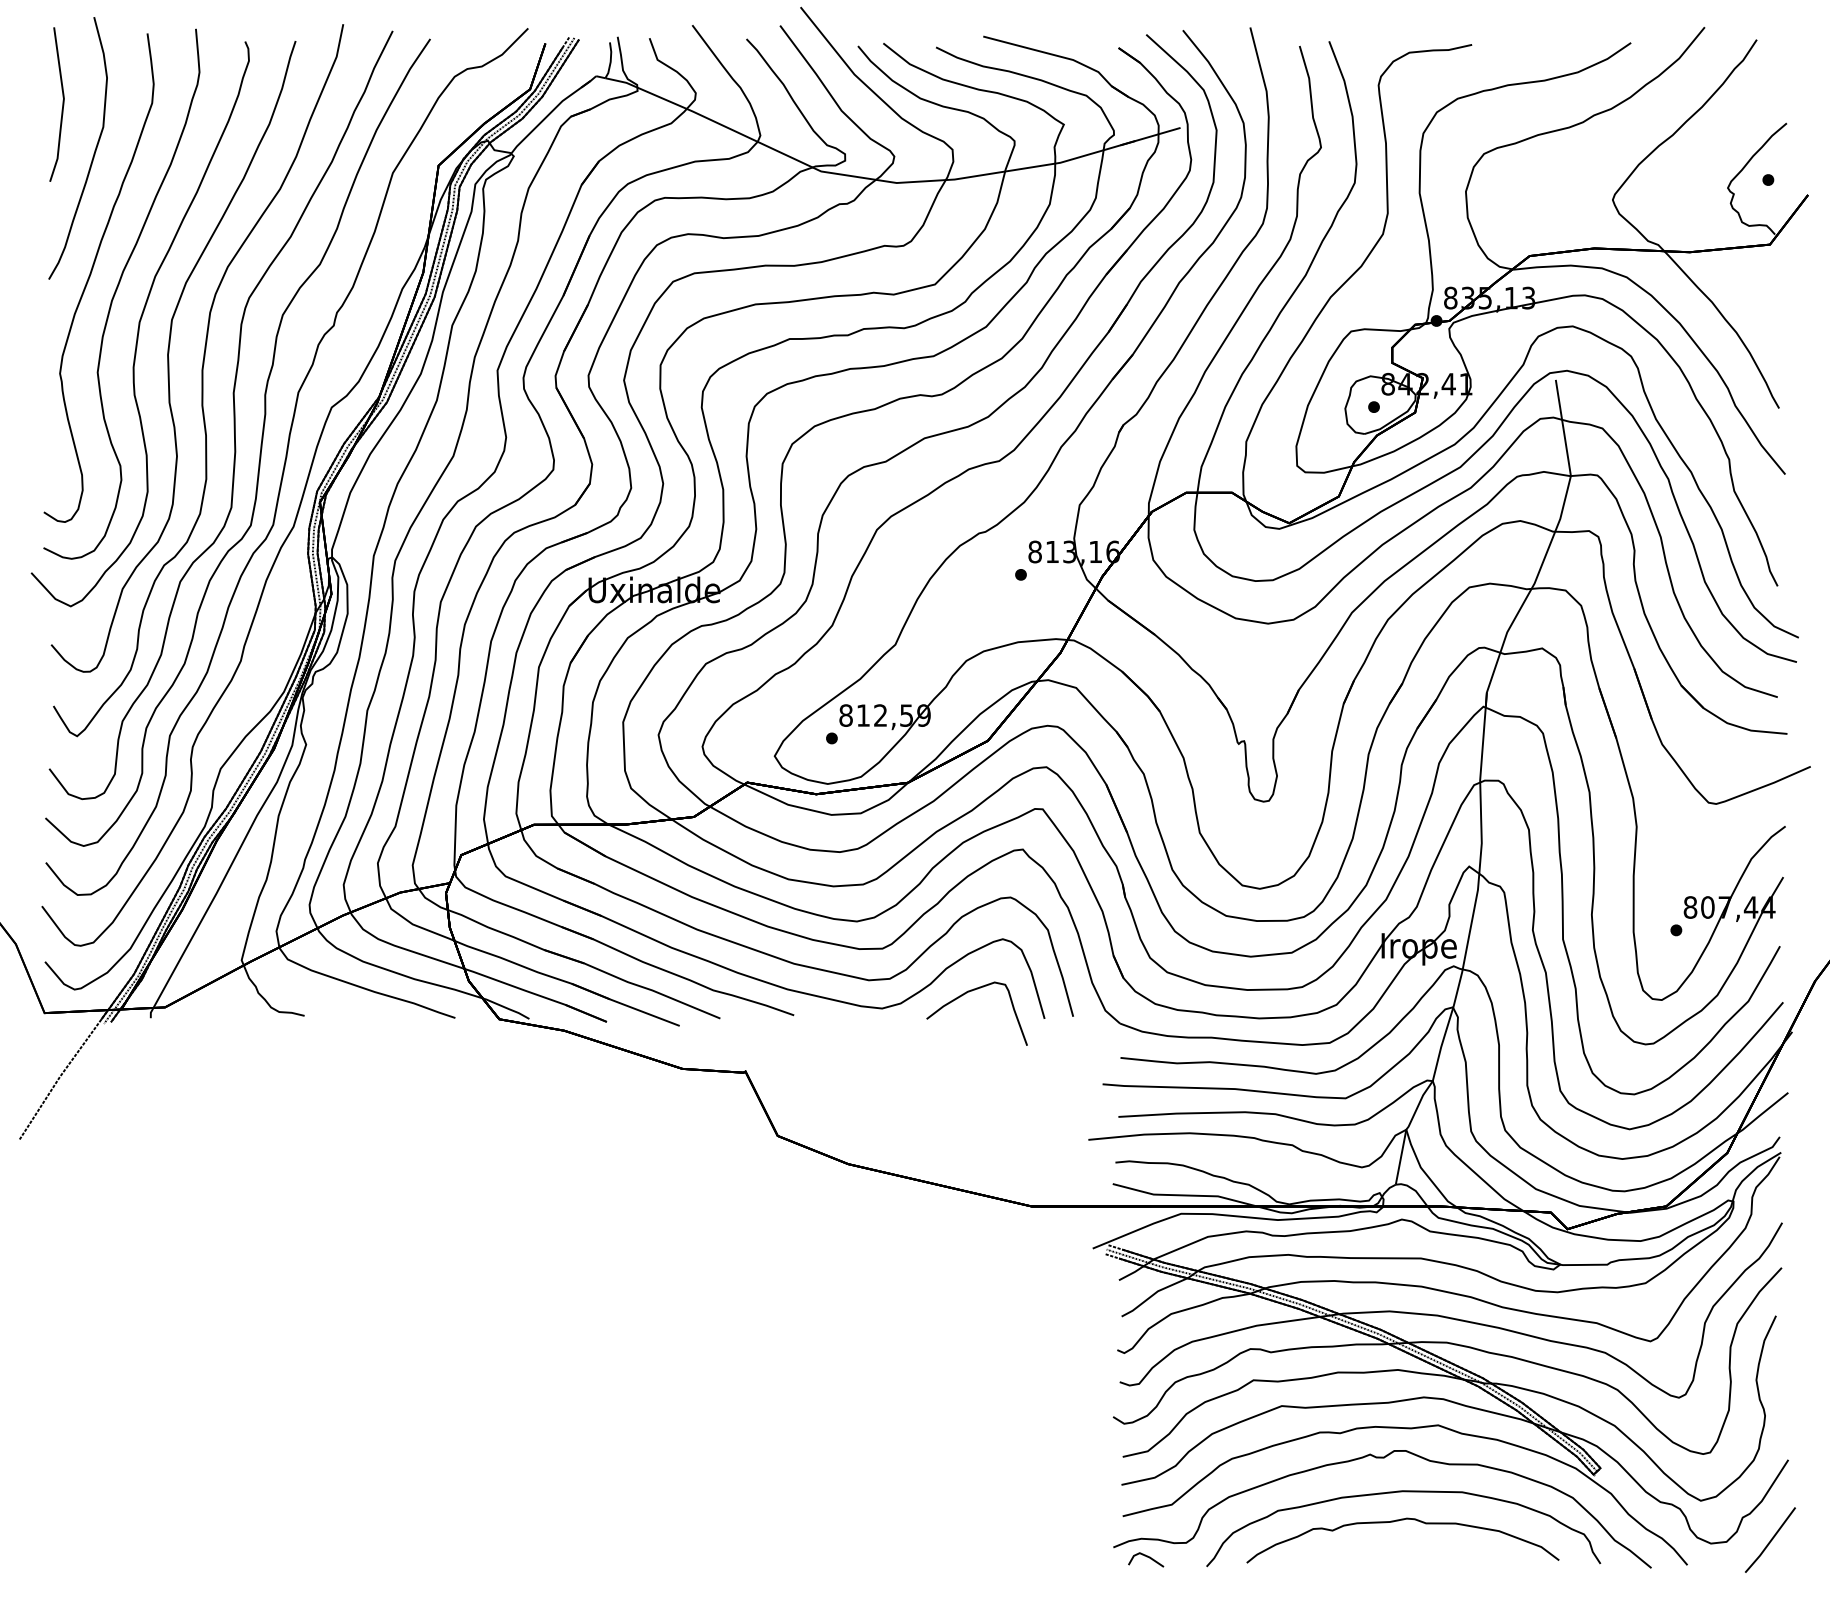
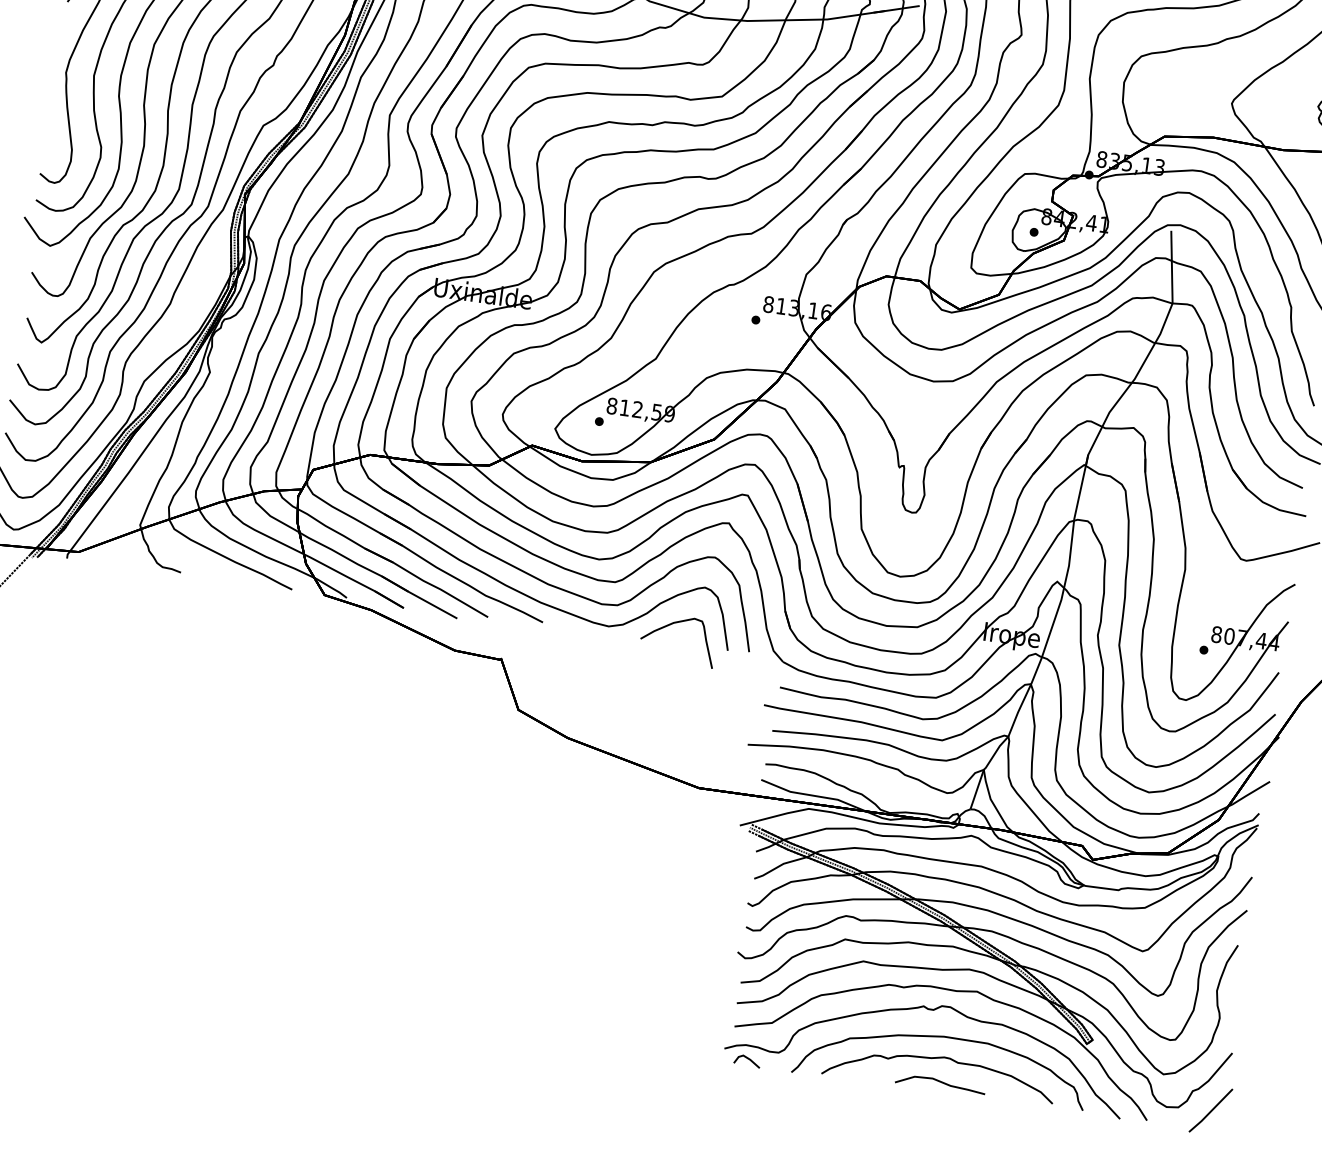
part: (1406, 1554) -> (940, 1083), added

